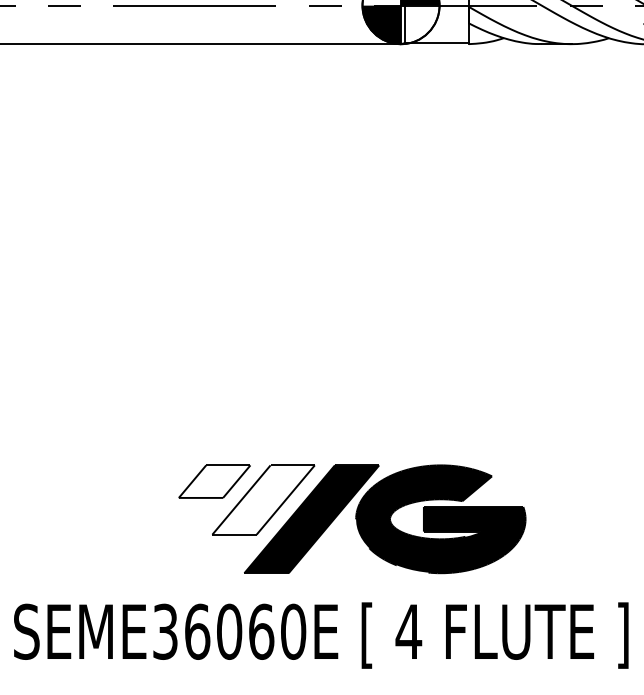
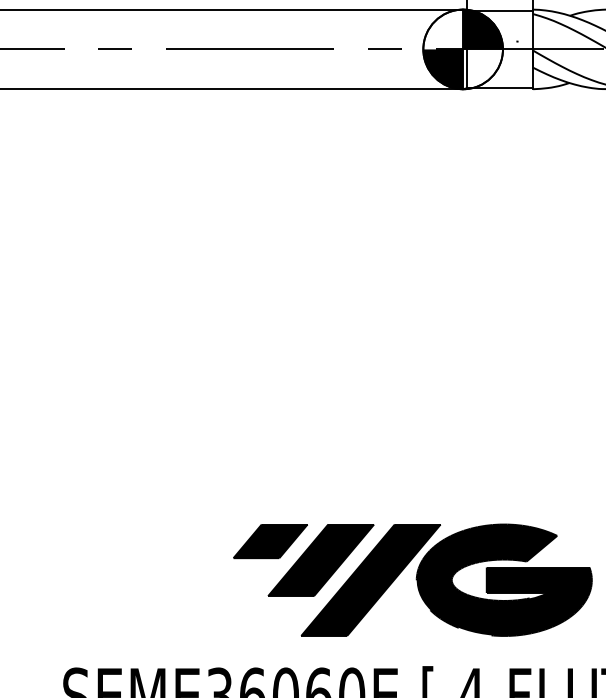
fill: (214, 481) -> (270, 541), added
fill: (263, 499) -> (321, 559), added

